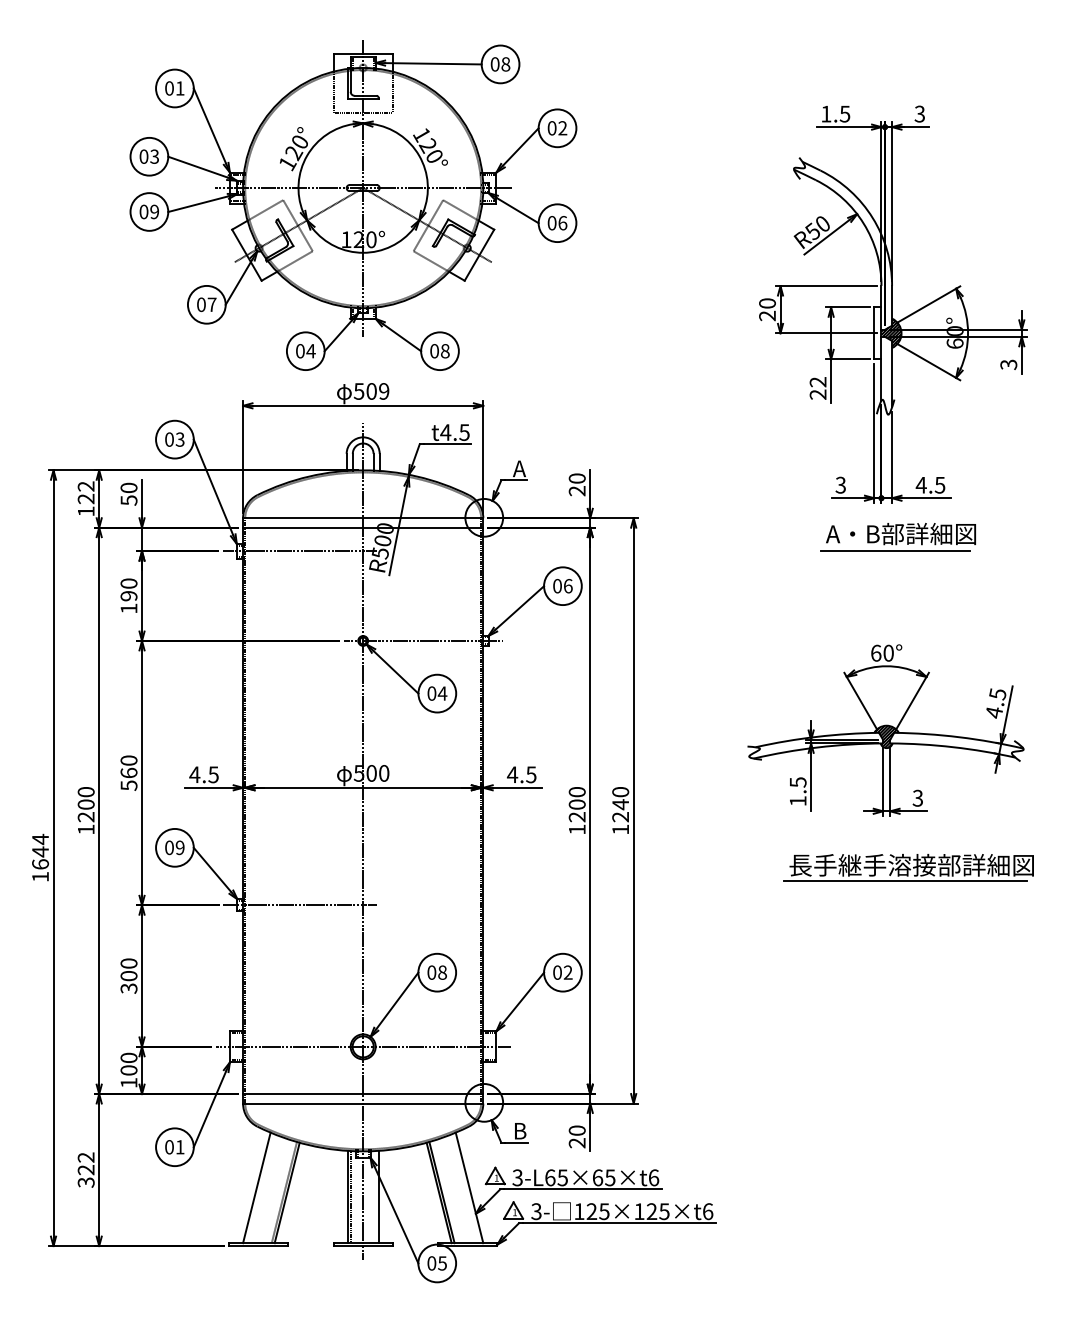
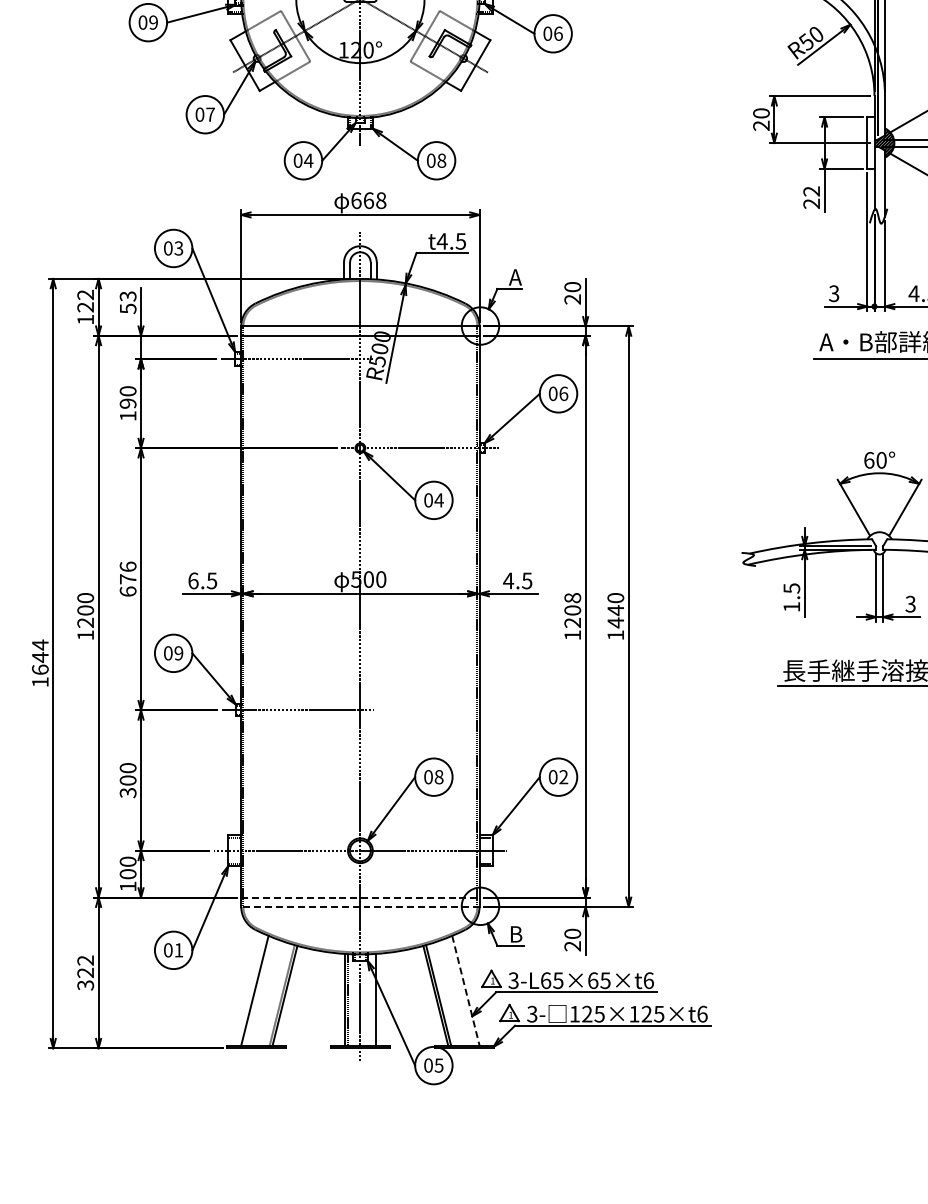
text: (371, 391) -> (368, 200), 509 -> 668
text: (128, 487) -> (127, 295), 50 -> 53
hatch: (886, 736) -> (879, 542), removed
text: (128, 772) -> (127, 578), 560 -> 676
text: (194, 774) -> (193, 580), 4.5 -> 6.5
text: (577, 792) -> (572, 598), 1200 -> 1208
text: (620, 816) -> (615, 622), 1240 -> 1440
line: (363, 1094) -> (360, 898), solid -> dashed
line: (362, 1103) -> (359, 906), solid -> dashed
line: (469, 1187) -> (465, 990), solid -> dashed

